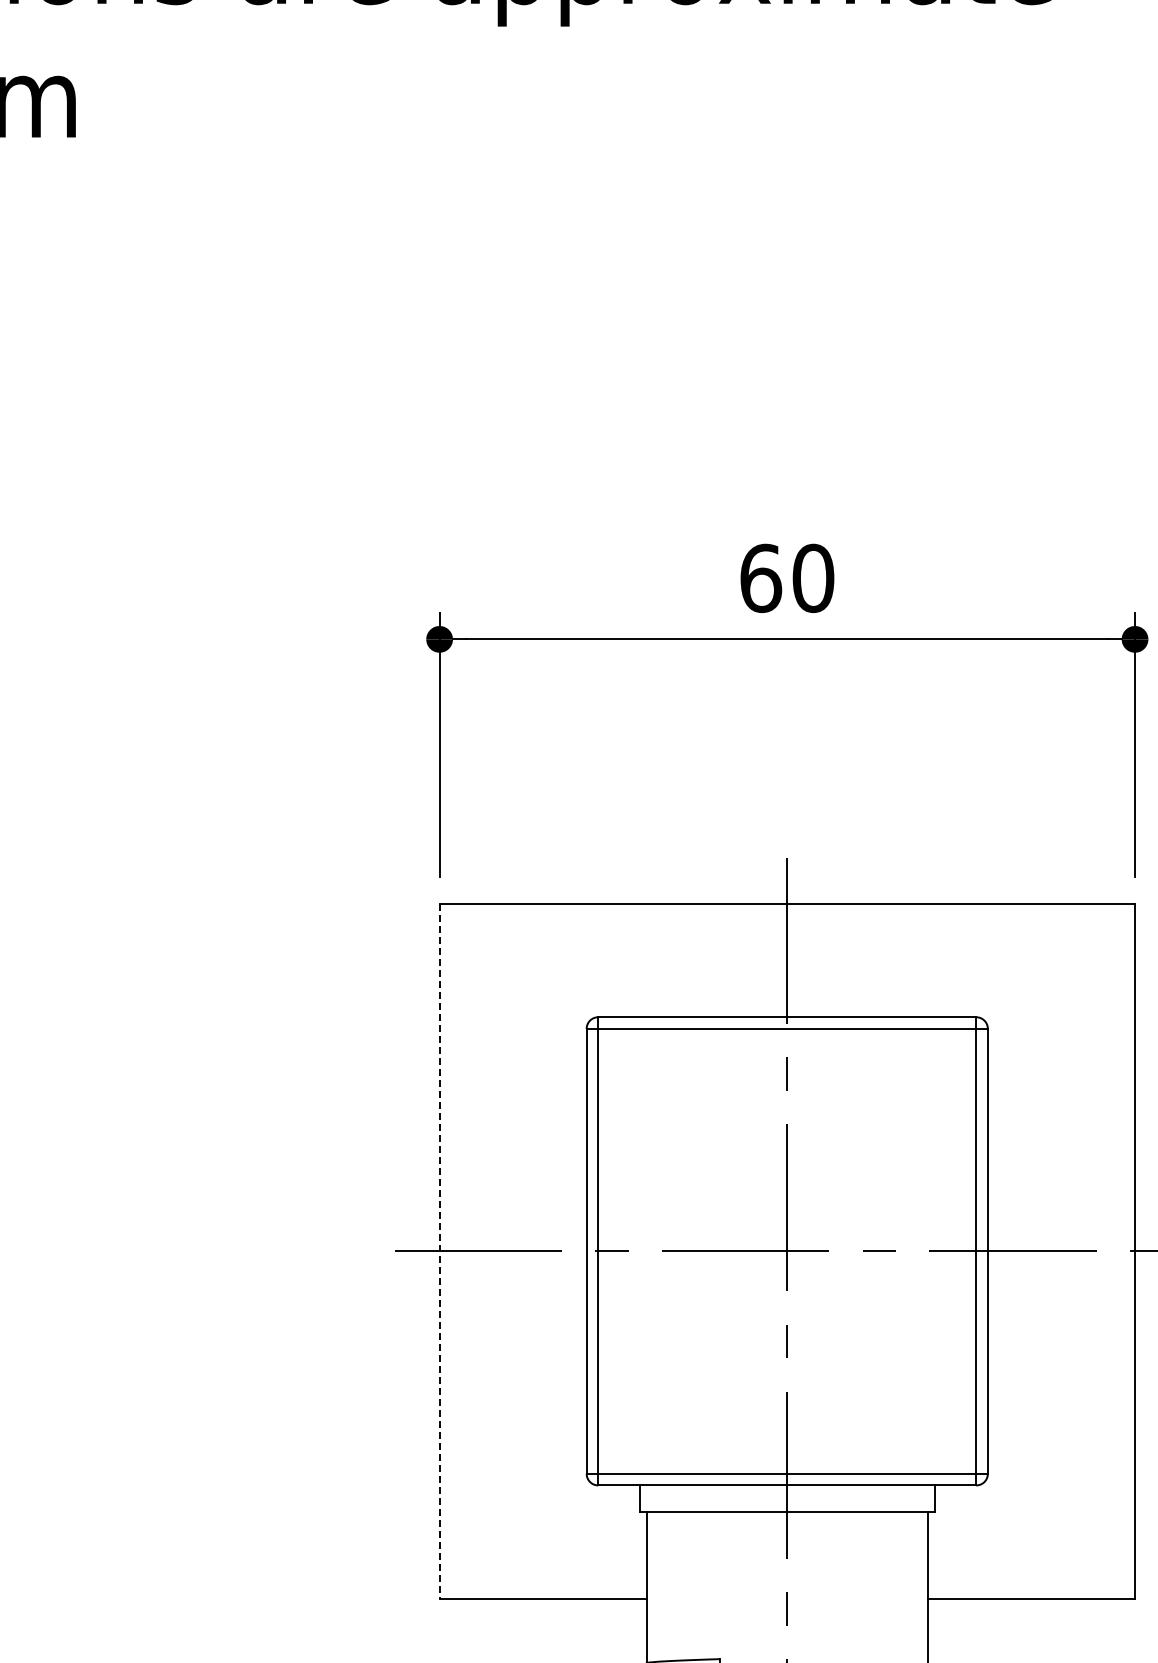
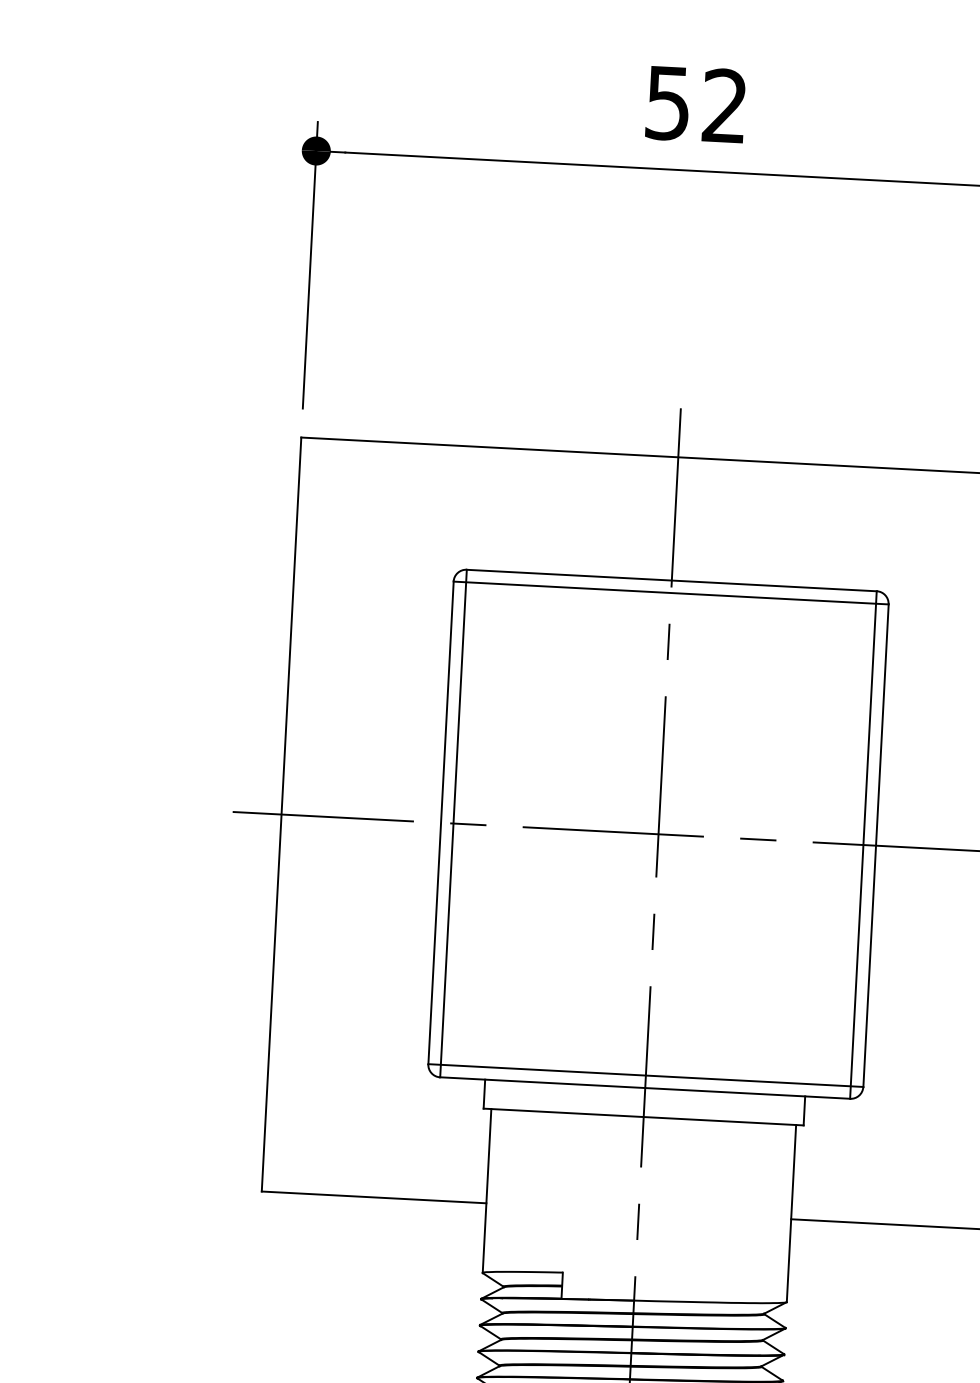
text: (787, 578) -> (696, 104), 60 -> 52
line: (439, 1251) -> (281, 814), dashed -> solid

